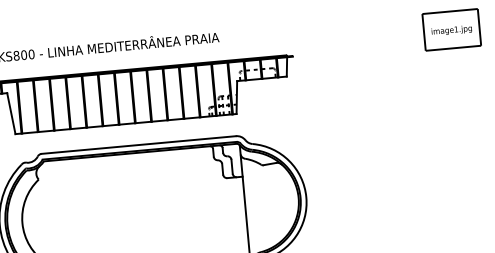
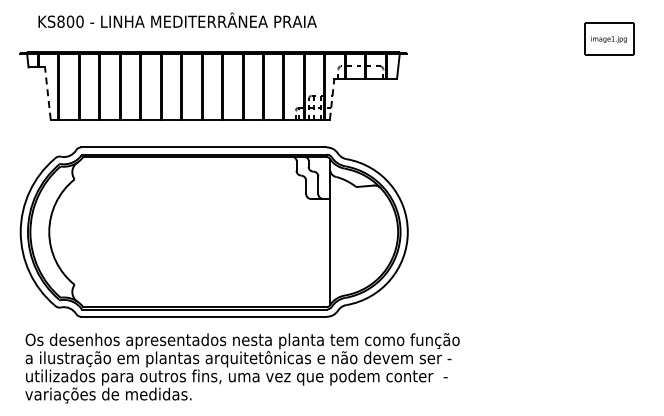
part: (451, 29) -> (608, 38), size x0.7
line: (237, 97) -> (332, 99), solid -> dashed
line: (11, 113) -> (47, 93), solid -> dashed

